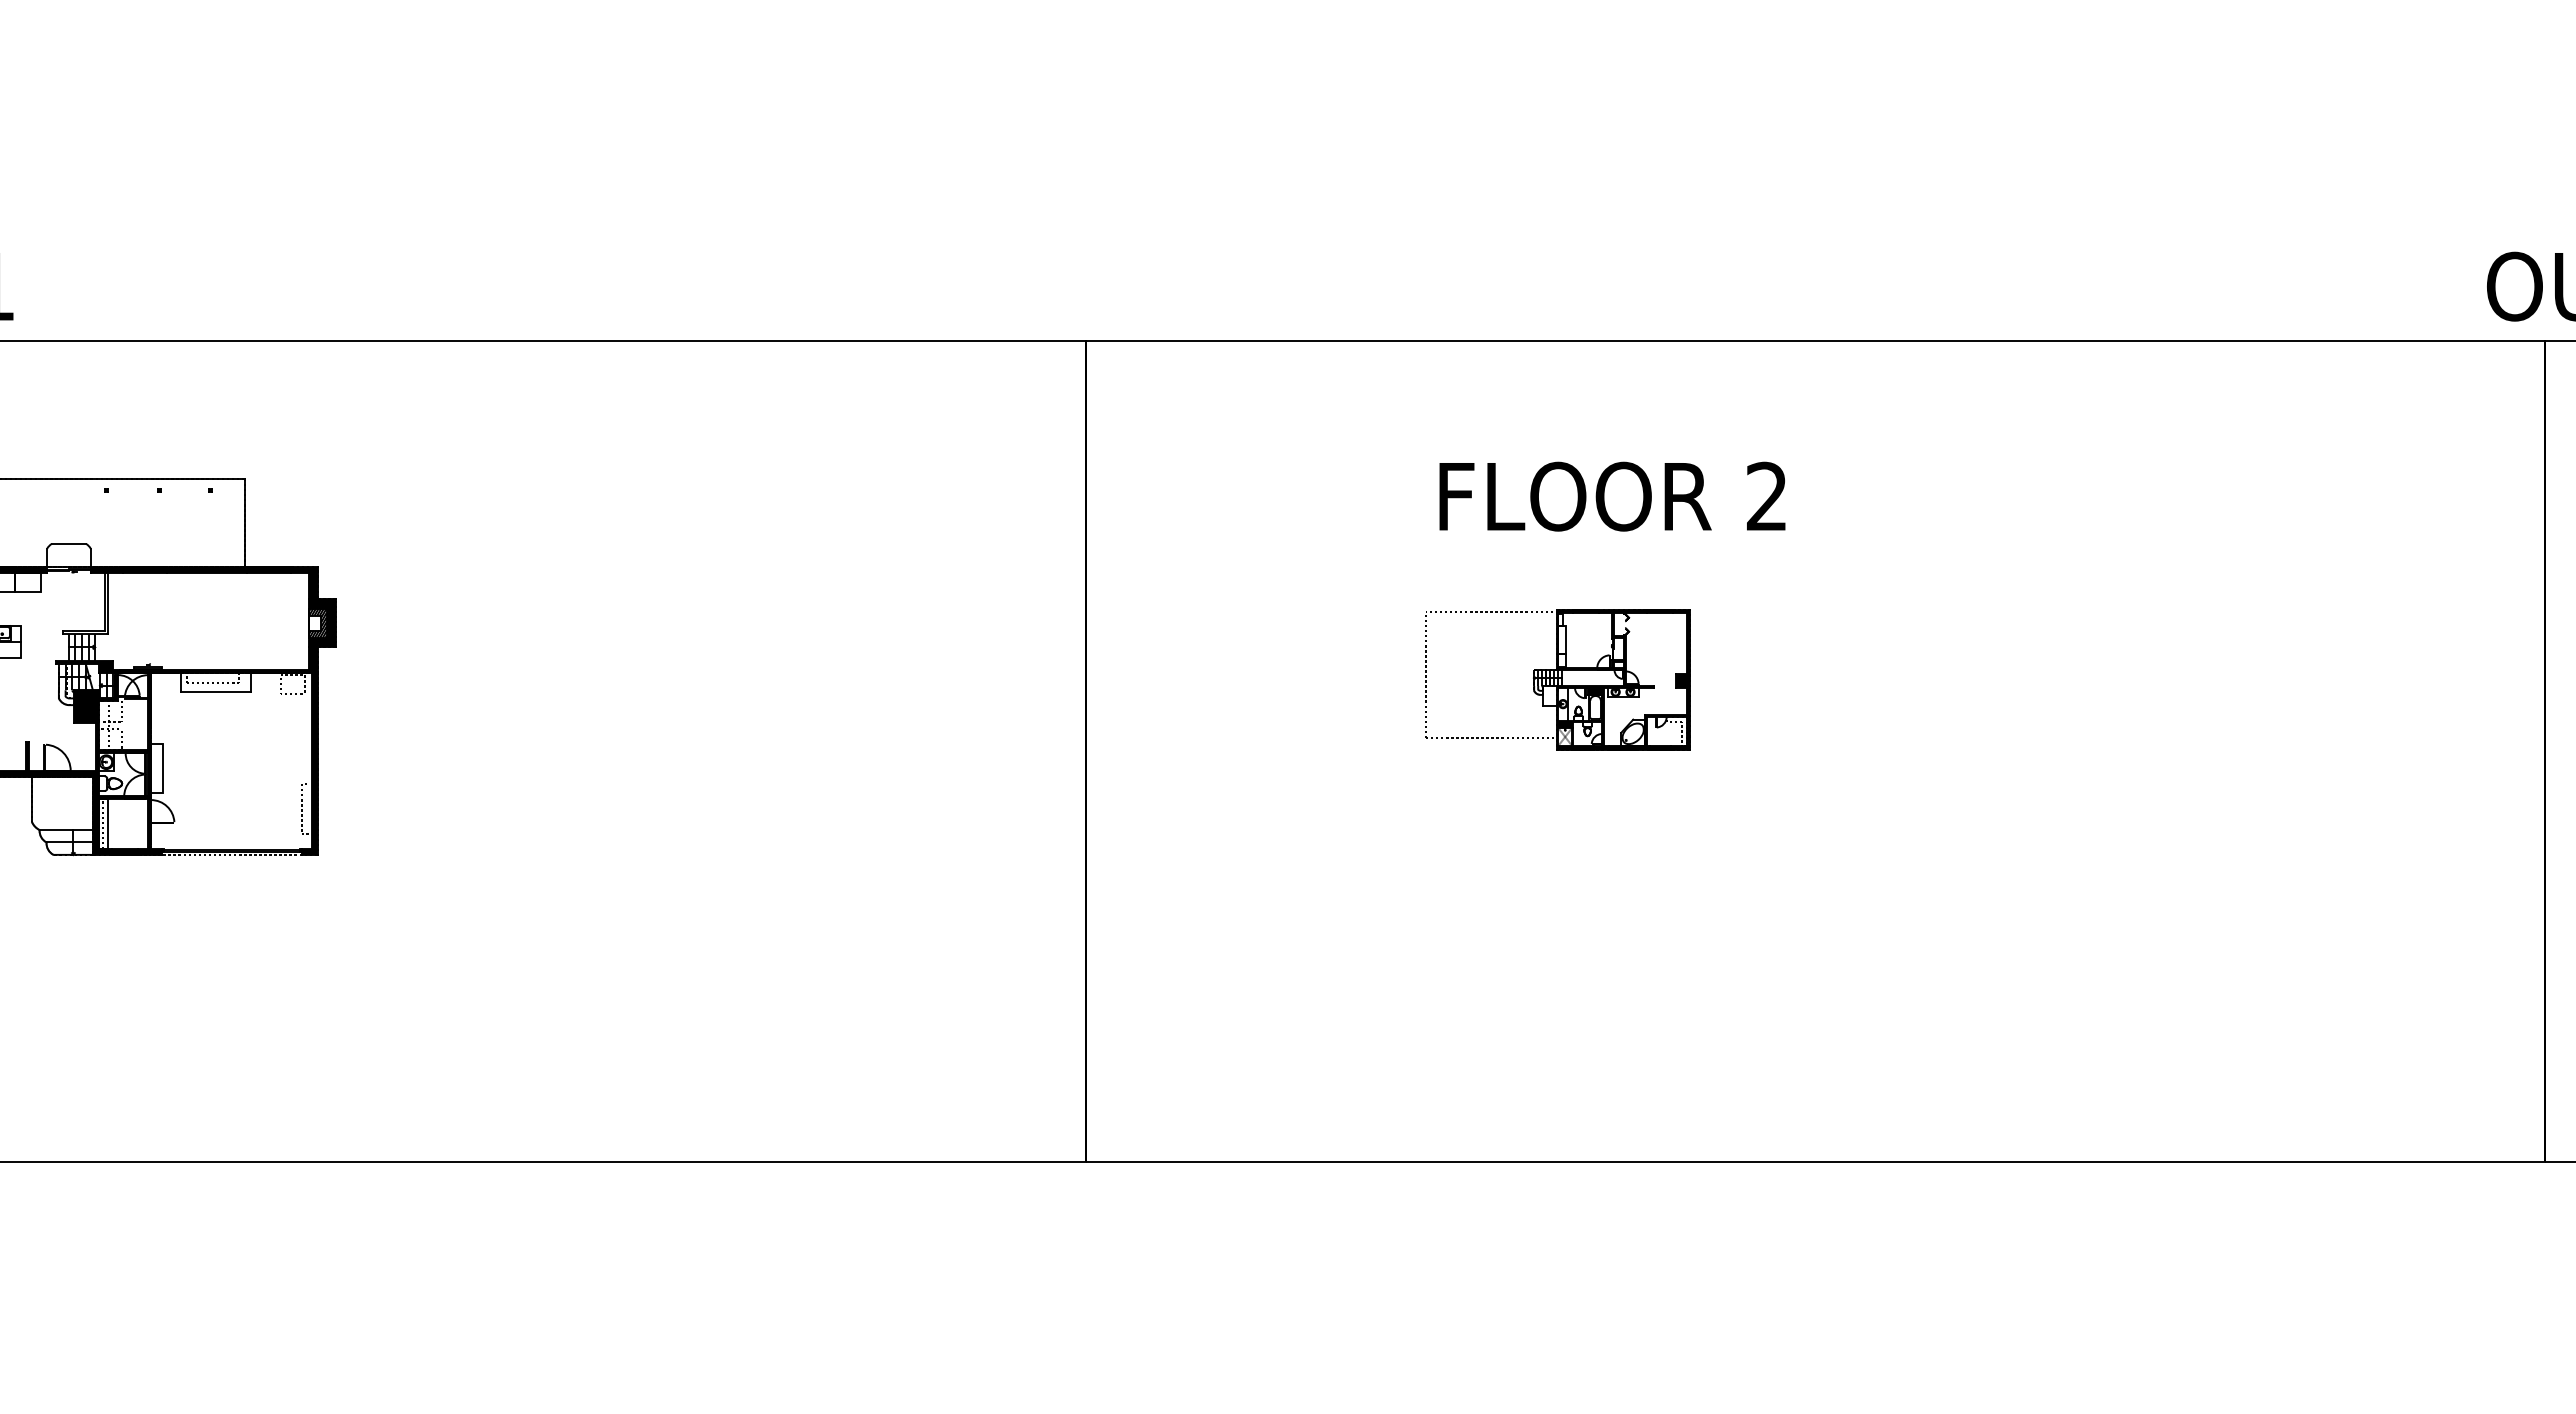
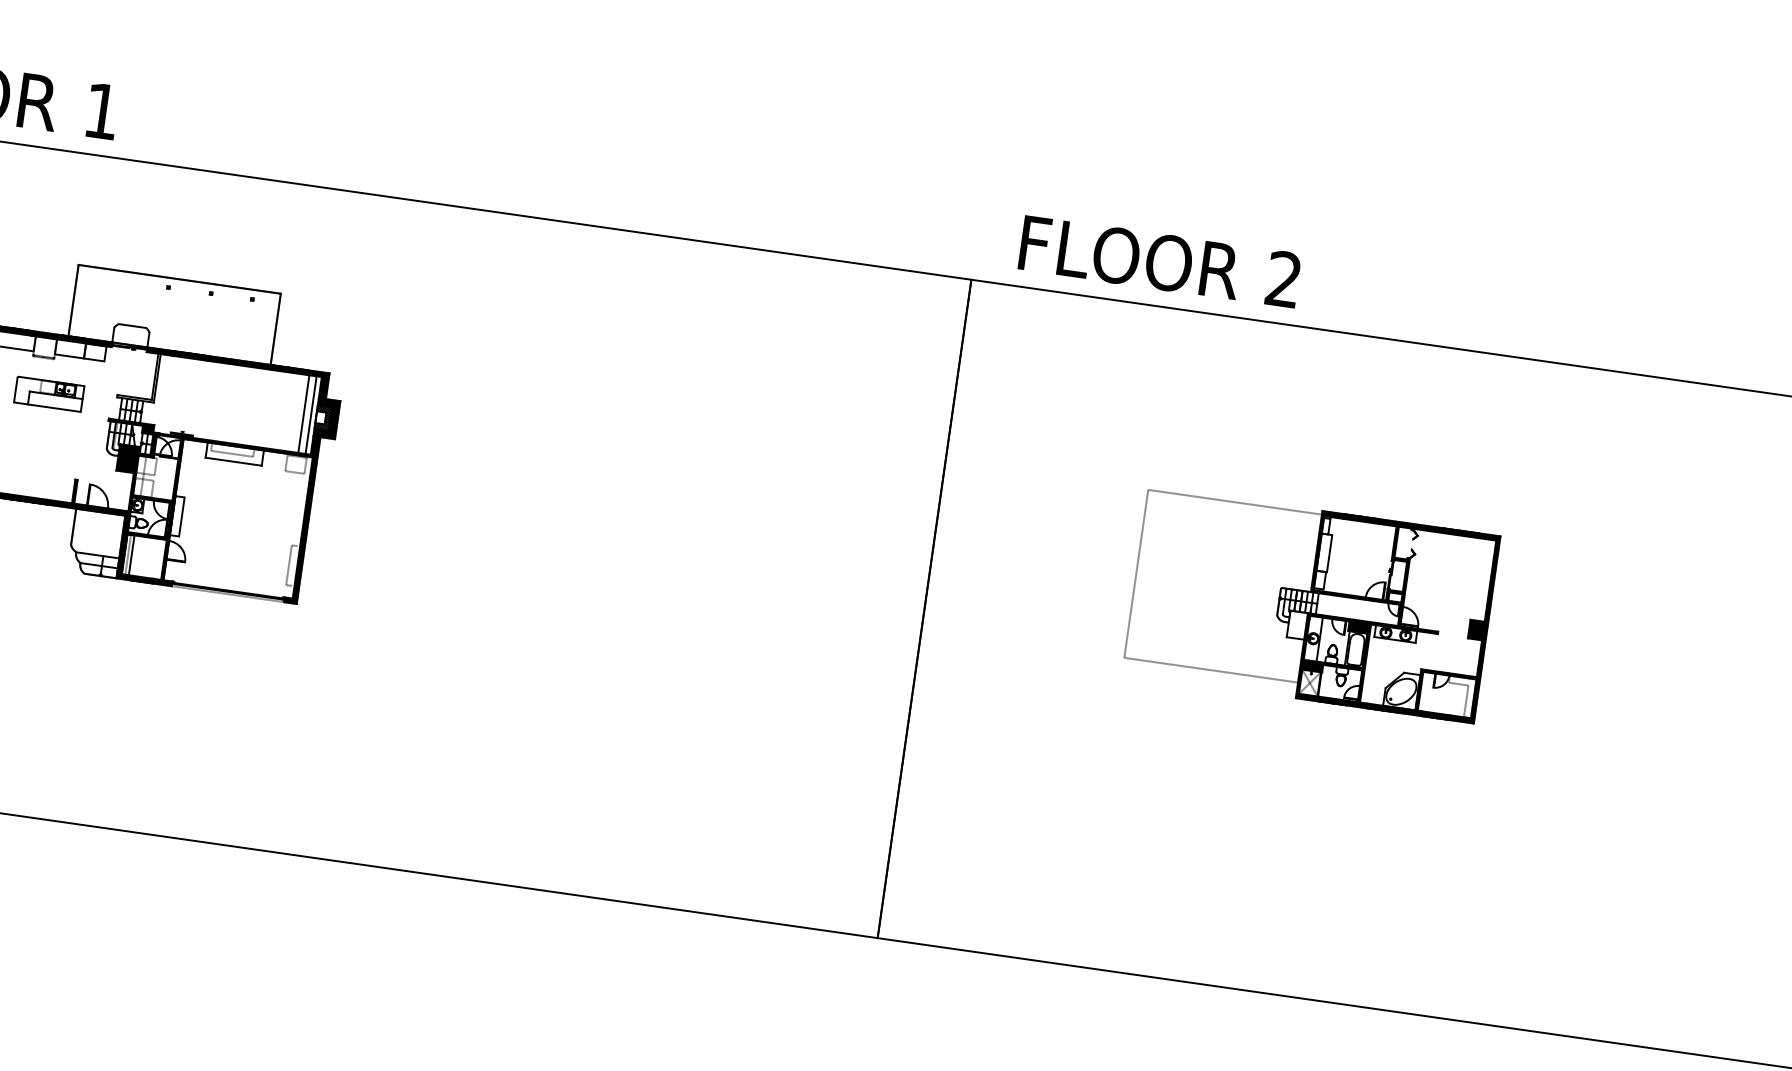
text: (1612, 496) -> (1160, 261), moved
line: (293, 621) -> (303, 413), added
line: (302, 621) -> (310, 415), added
part: (1557, 679) -> (1310, 604), size x1.67

